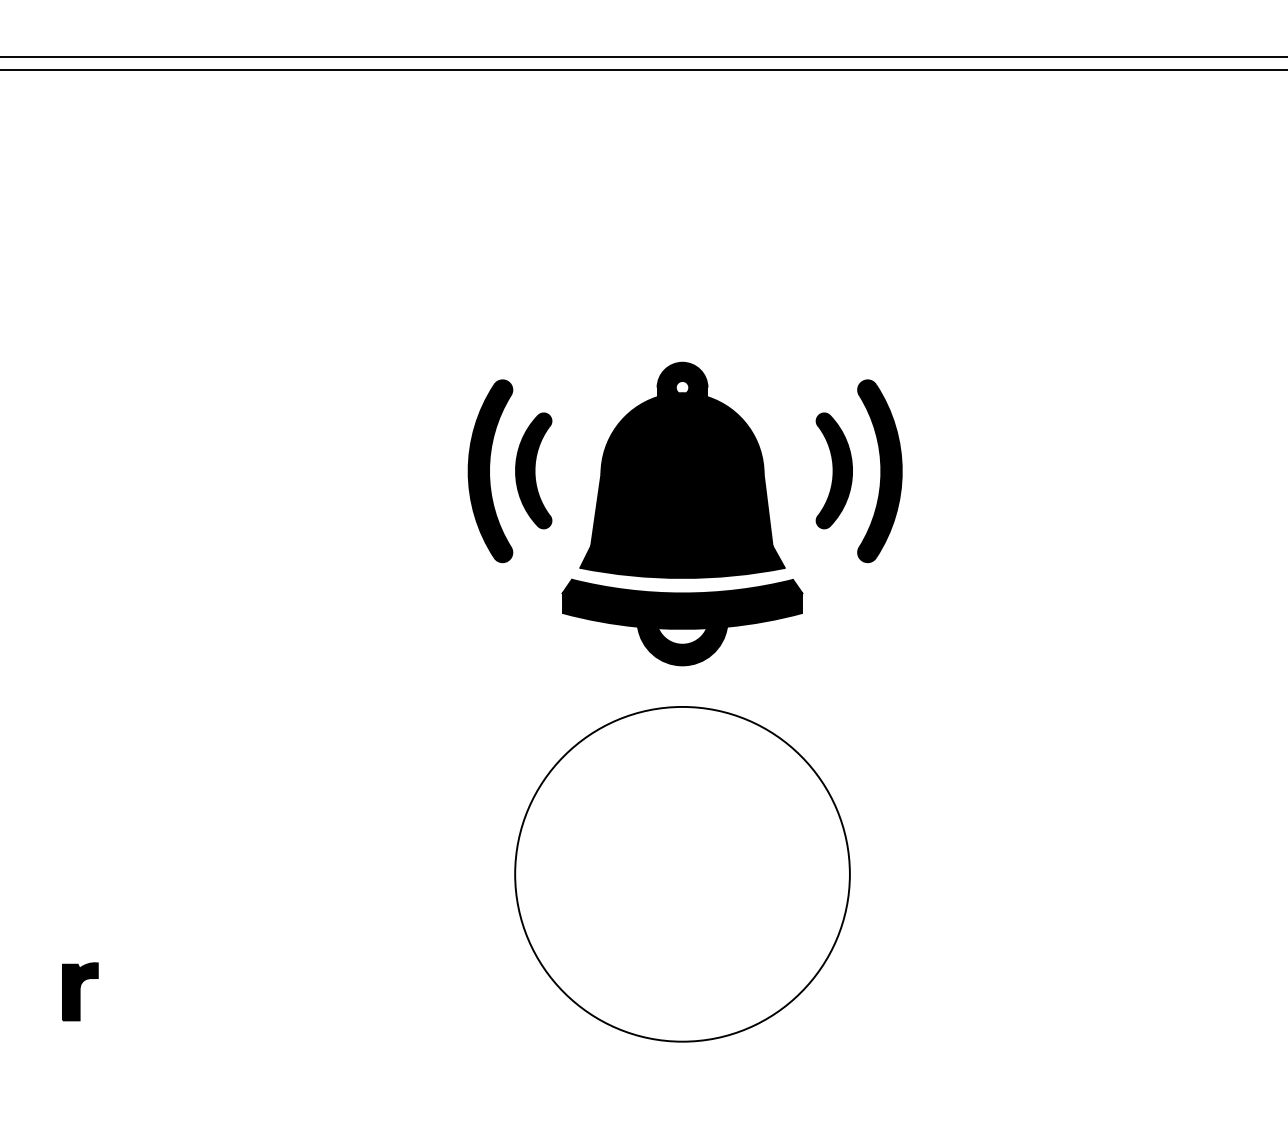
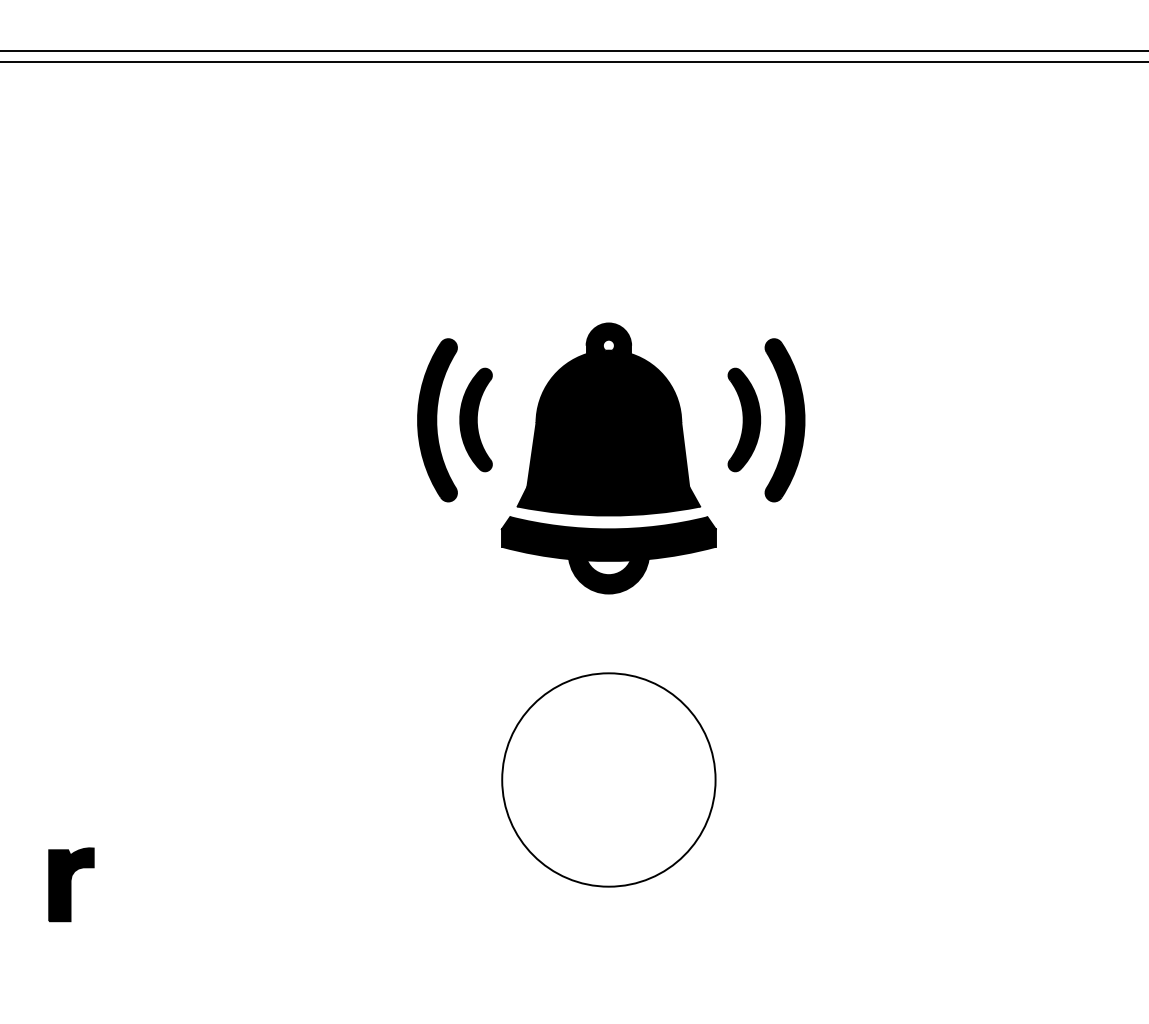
circle: (682, 873) -> (608, 779), size x0.71
part: (80, 991) -> (71, 884), size x1.43

